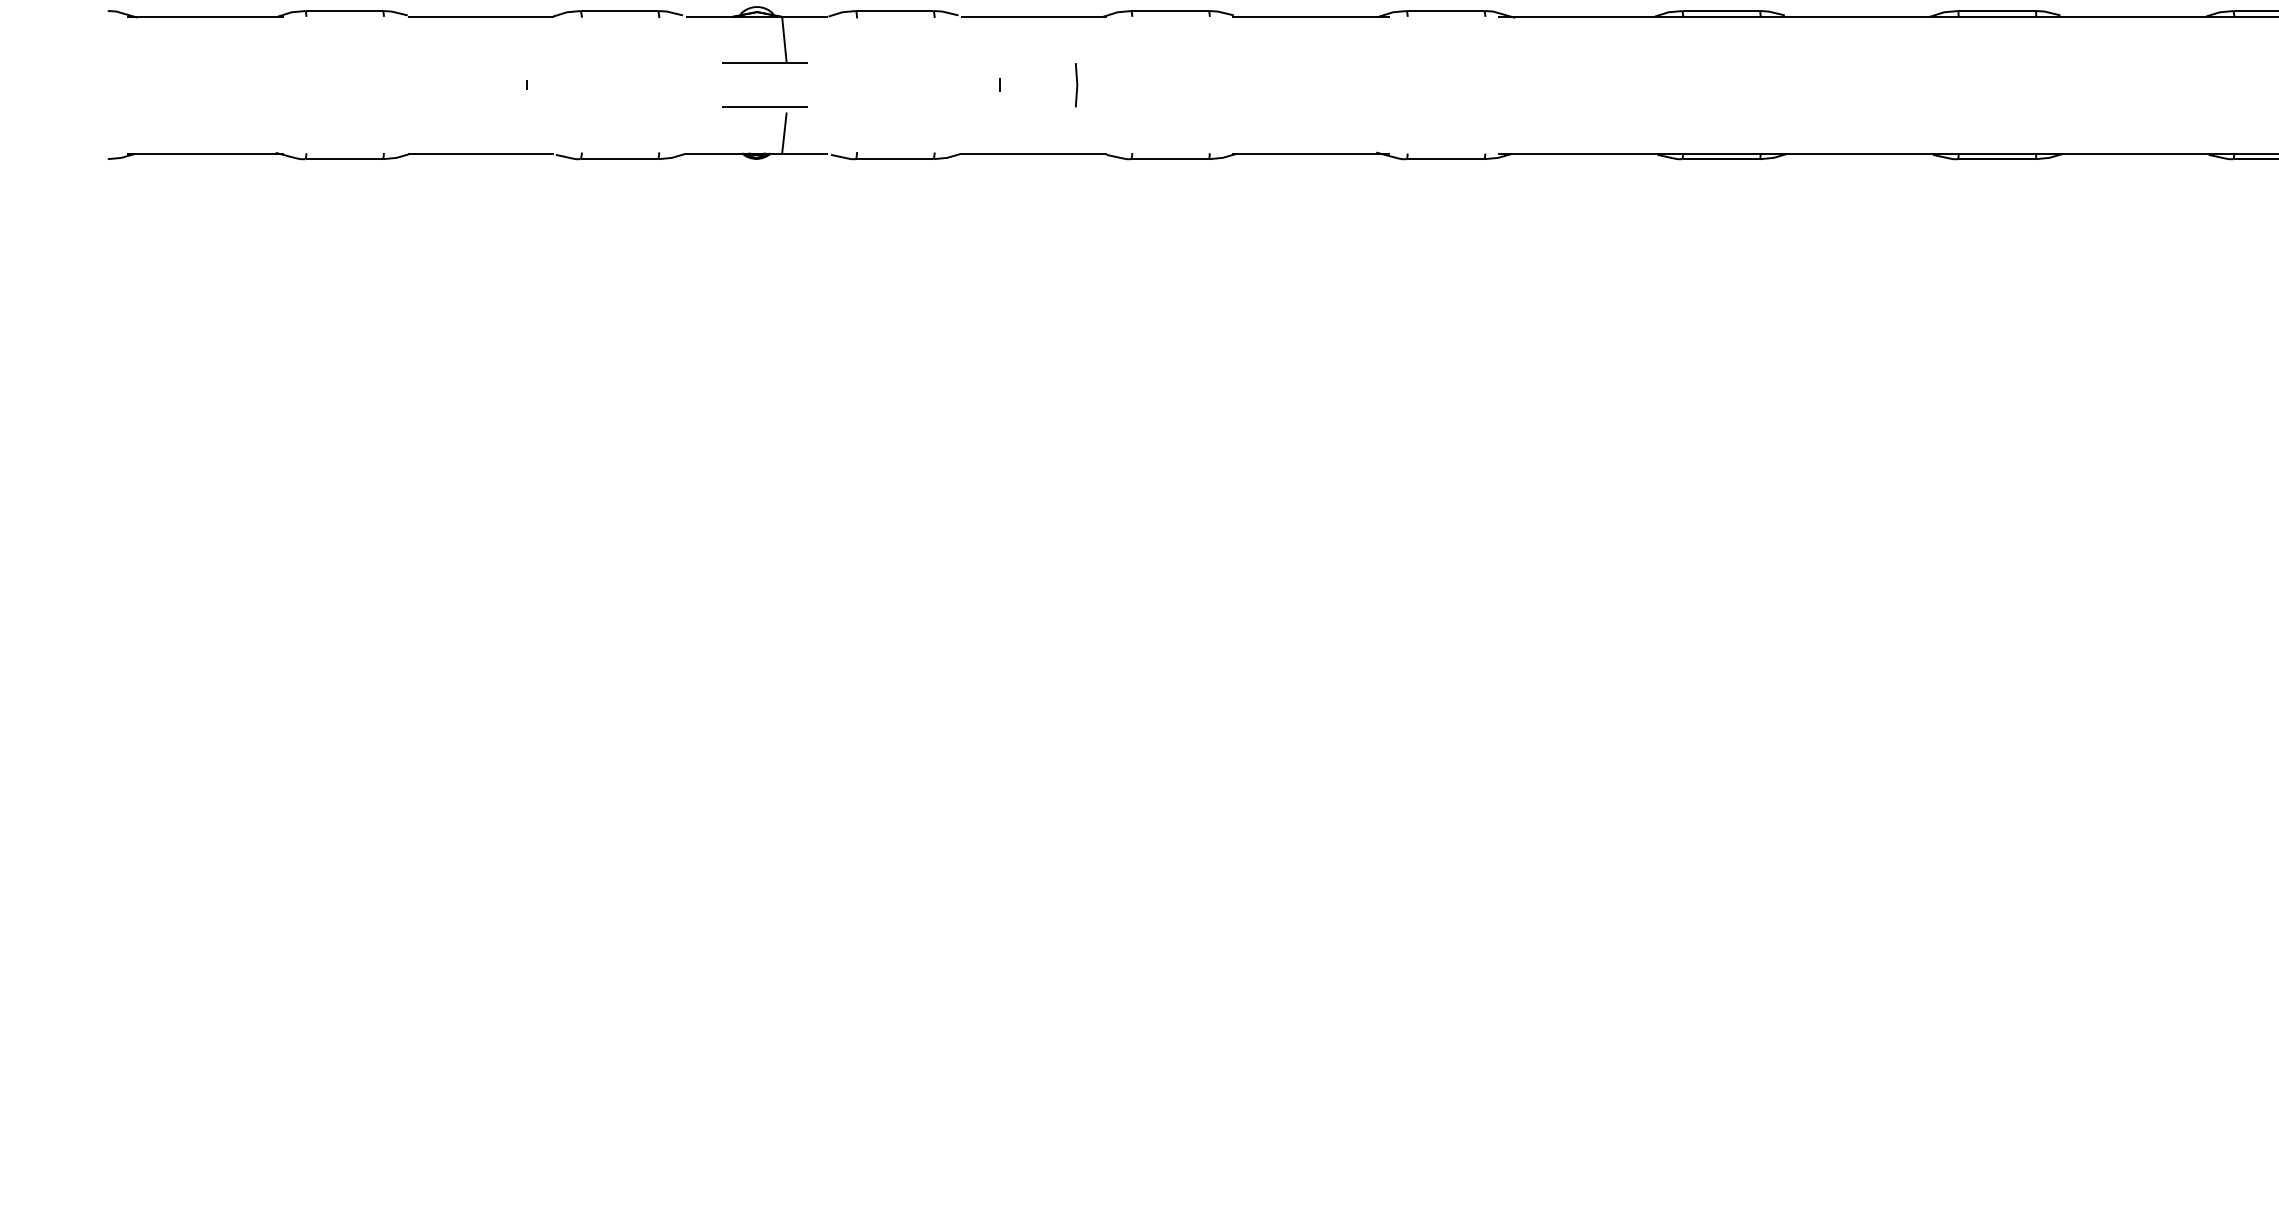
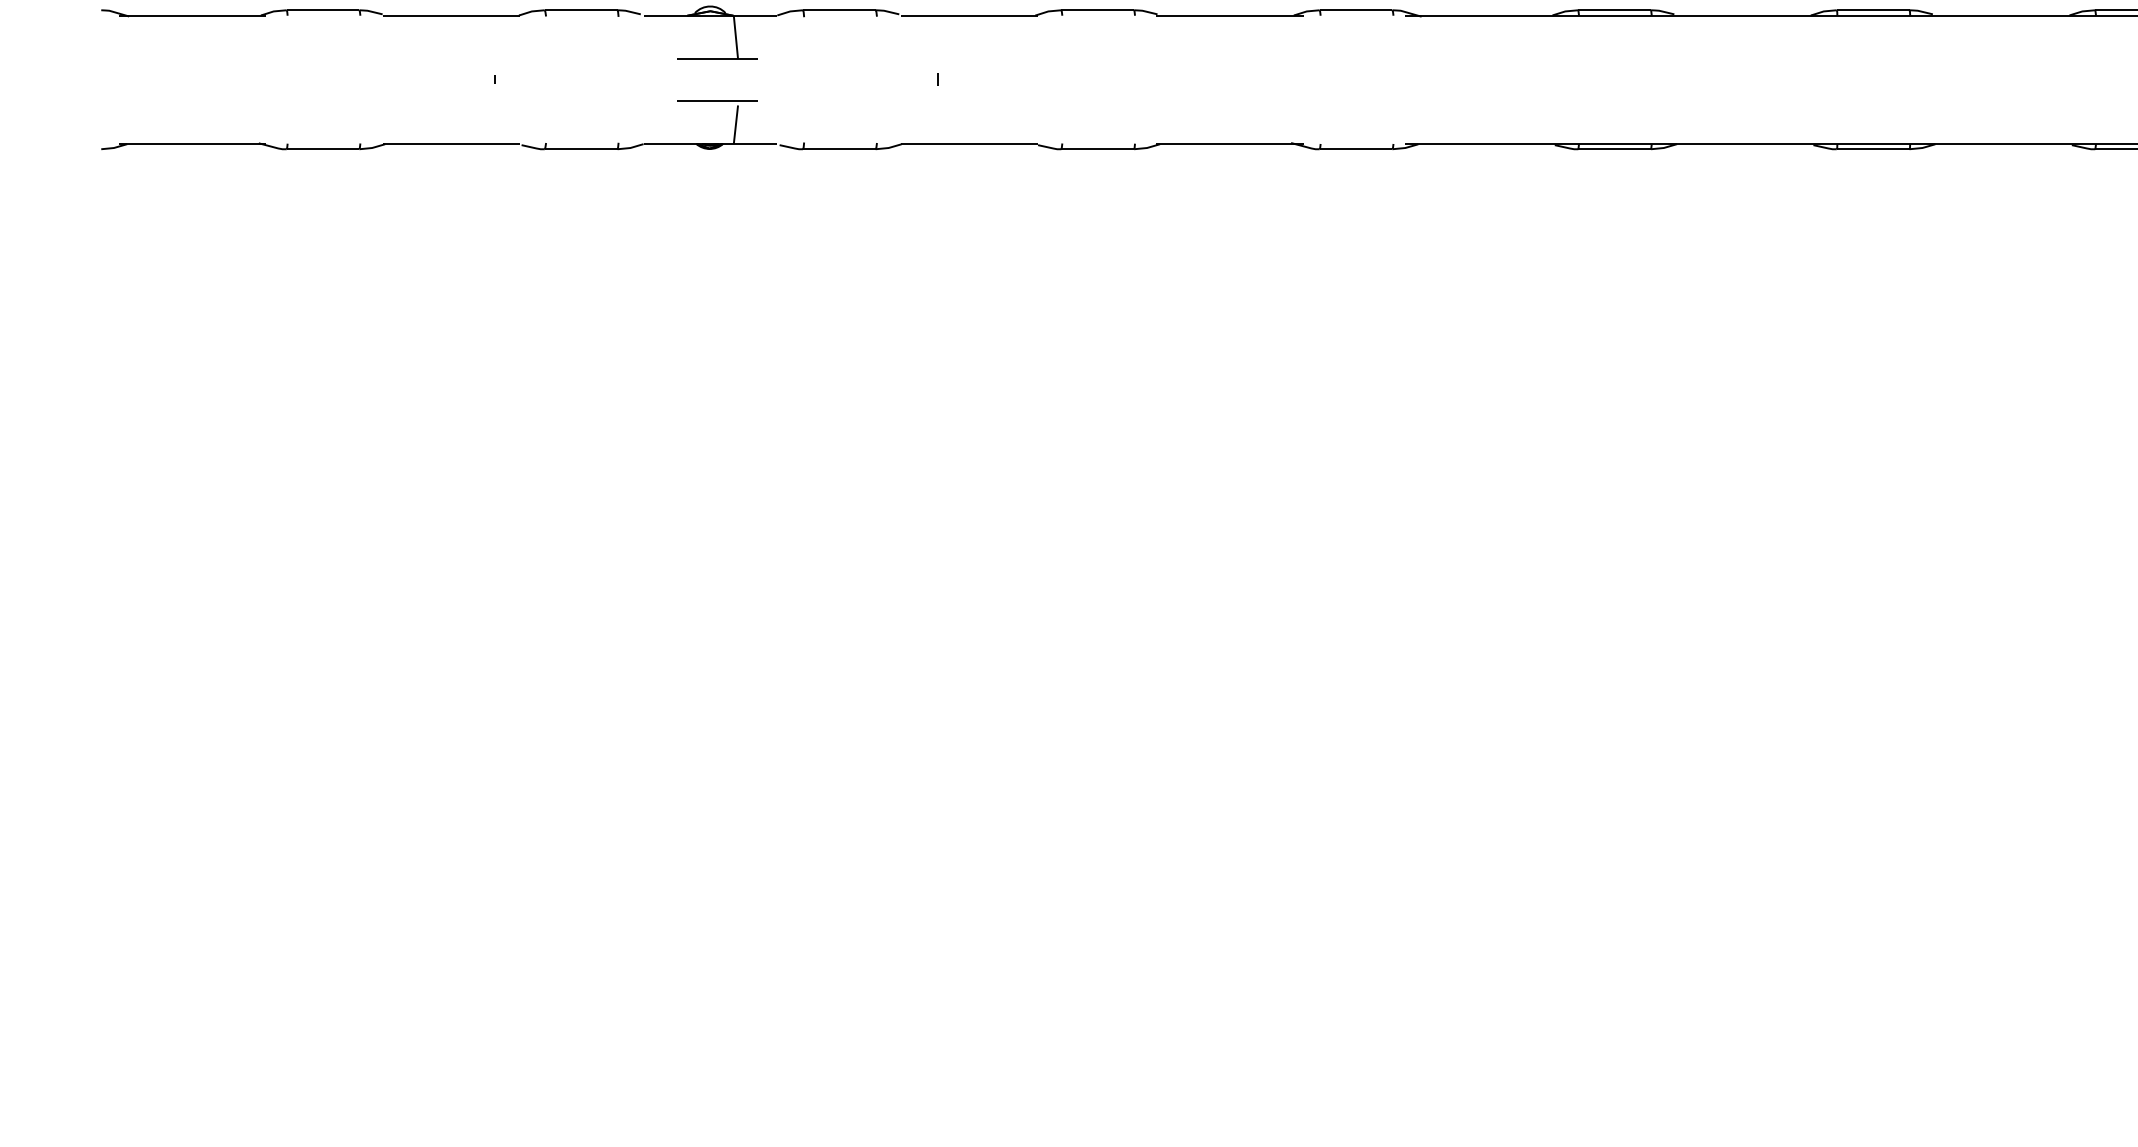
line: (1076, 85) -> (1009, 80), removed

